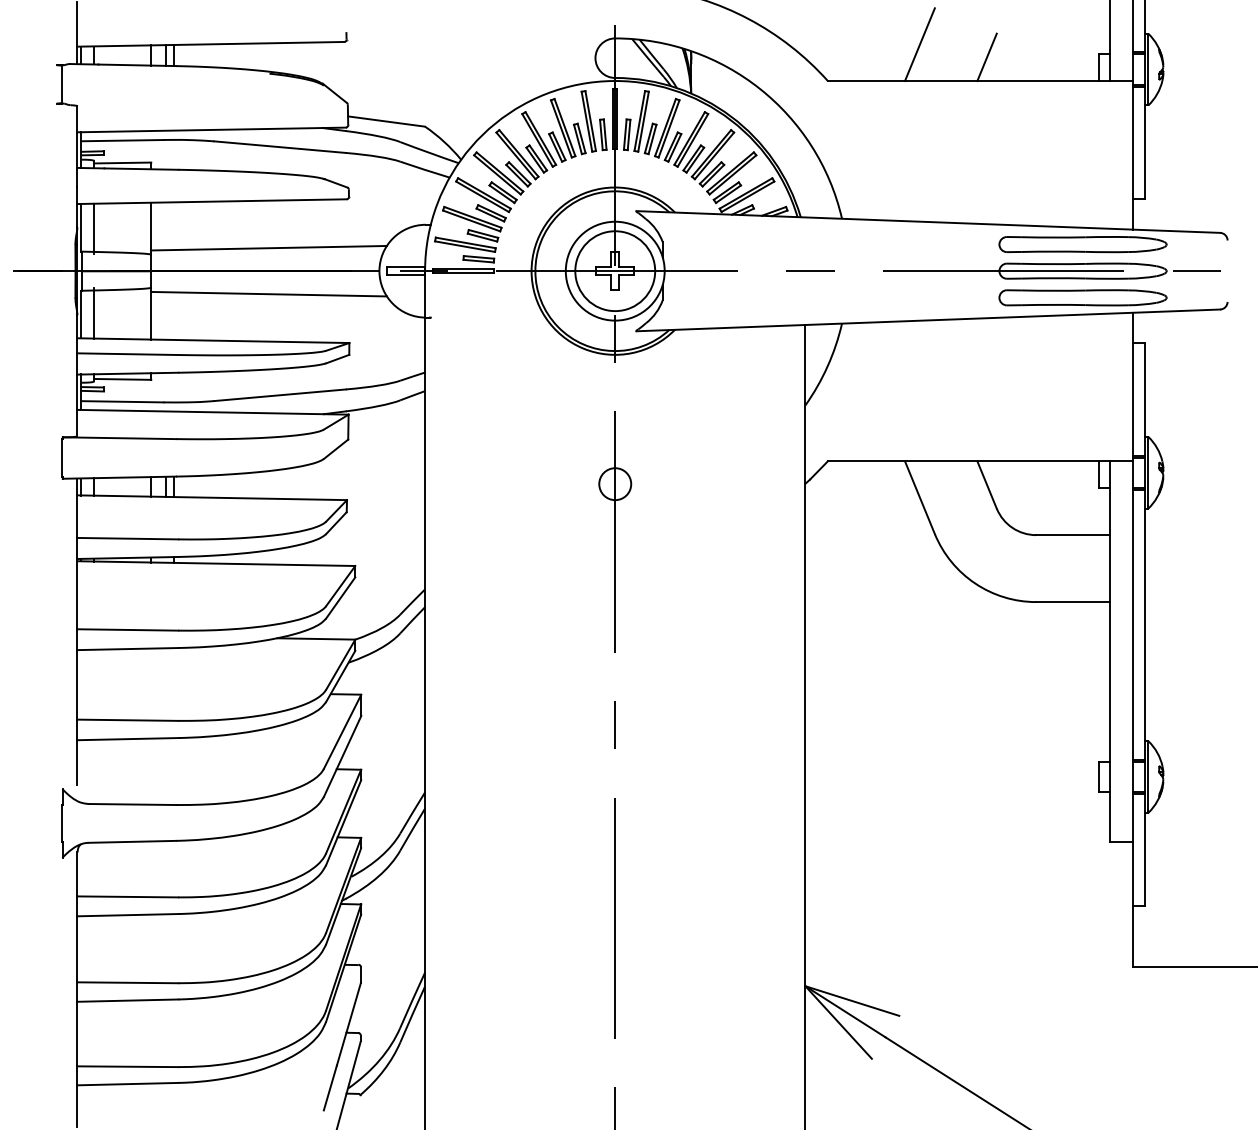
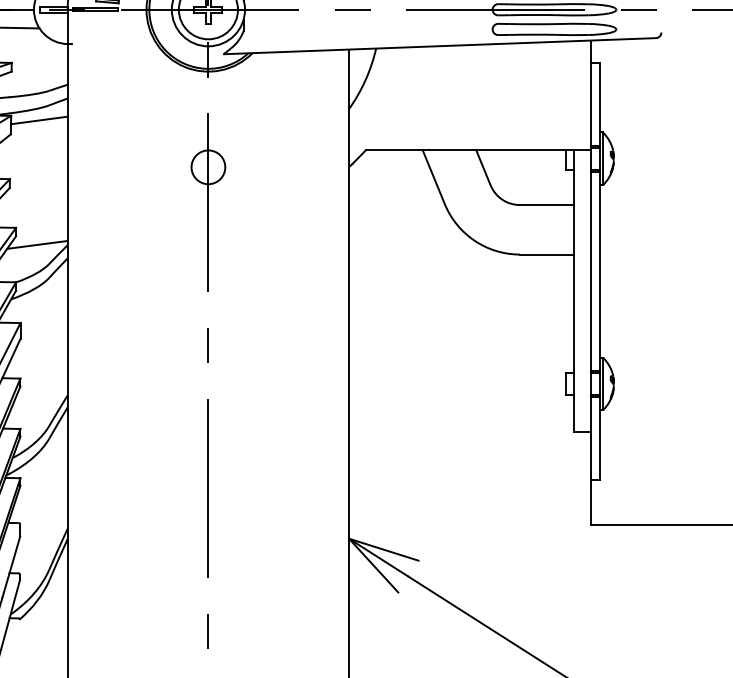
line: (386, 420) -> (39, 120), added
circle: (615, 483) -> (208, 166), size x1.43
line: (384, 588) -> (37, 244), added

